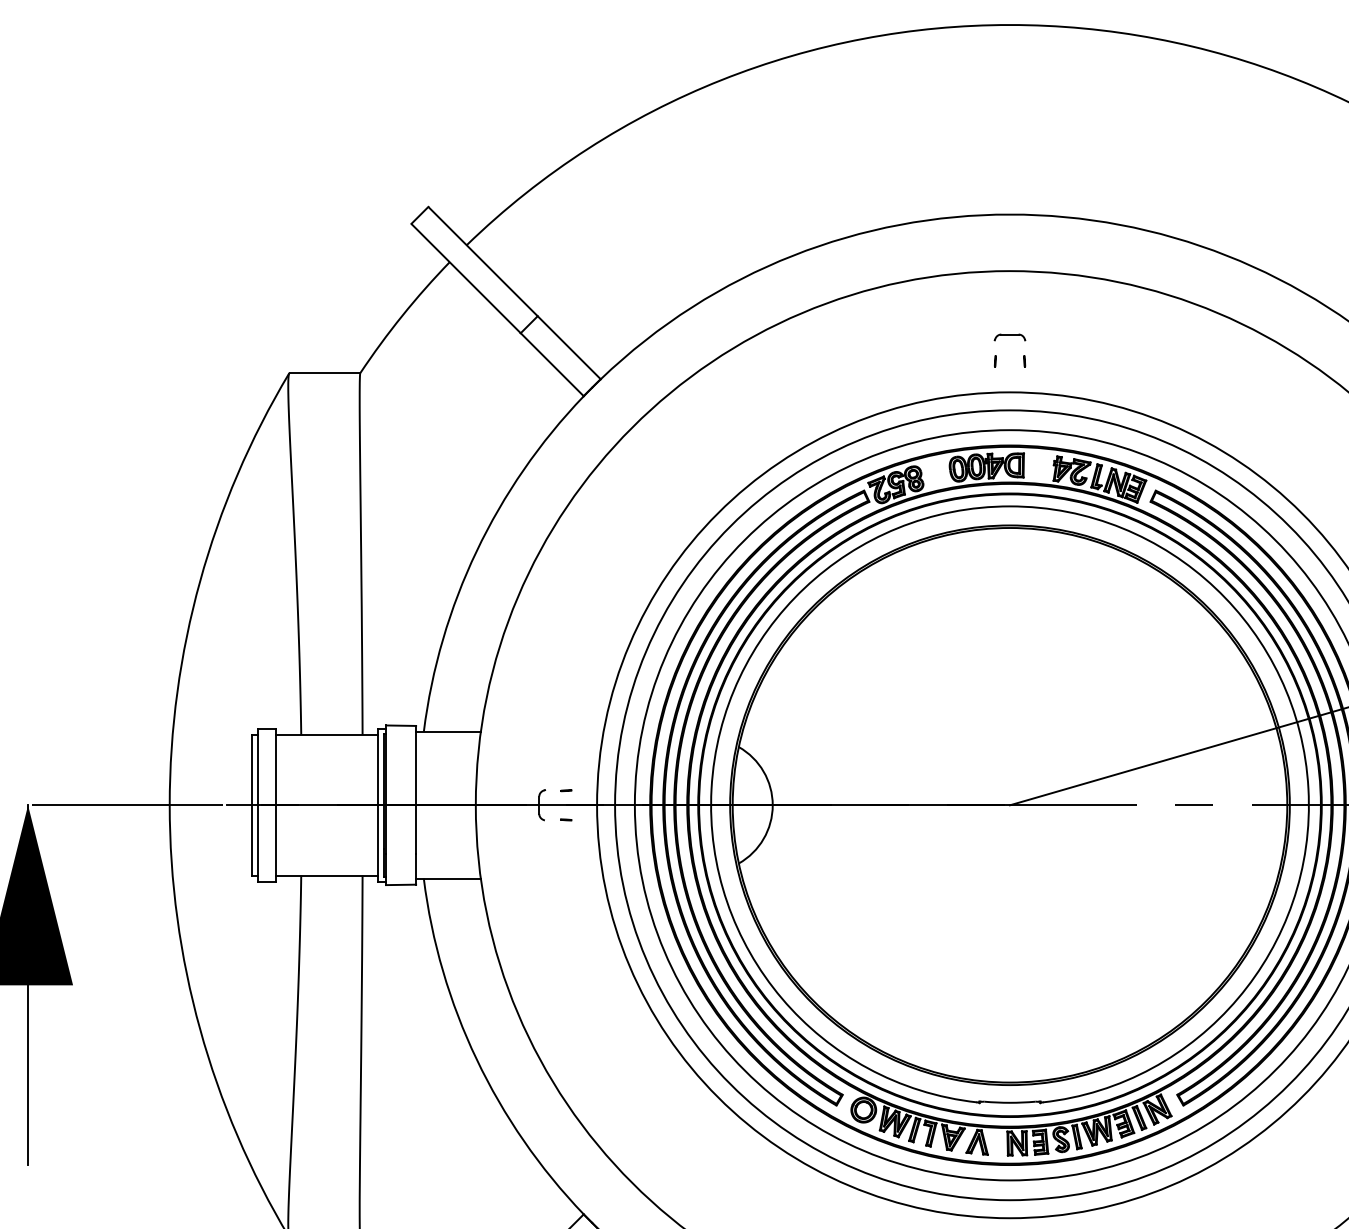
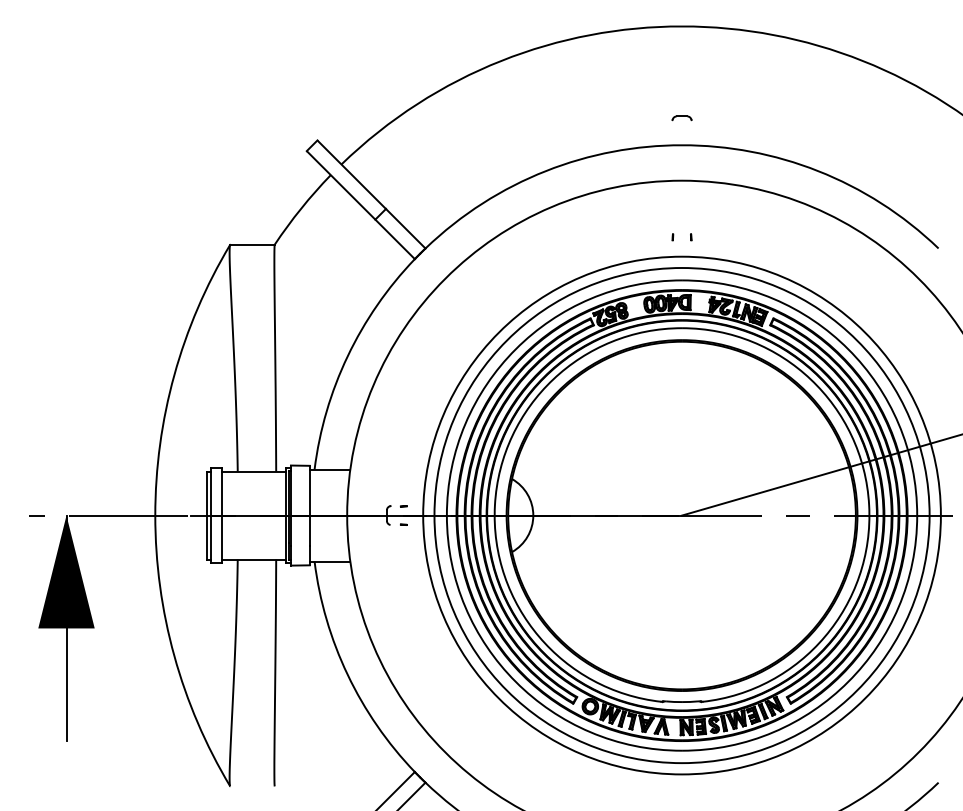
part: (1009, 337) -> (681, 118), moved

